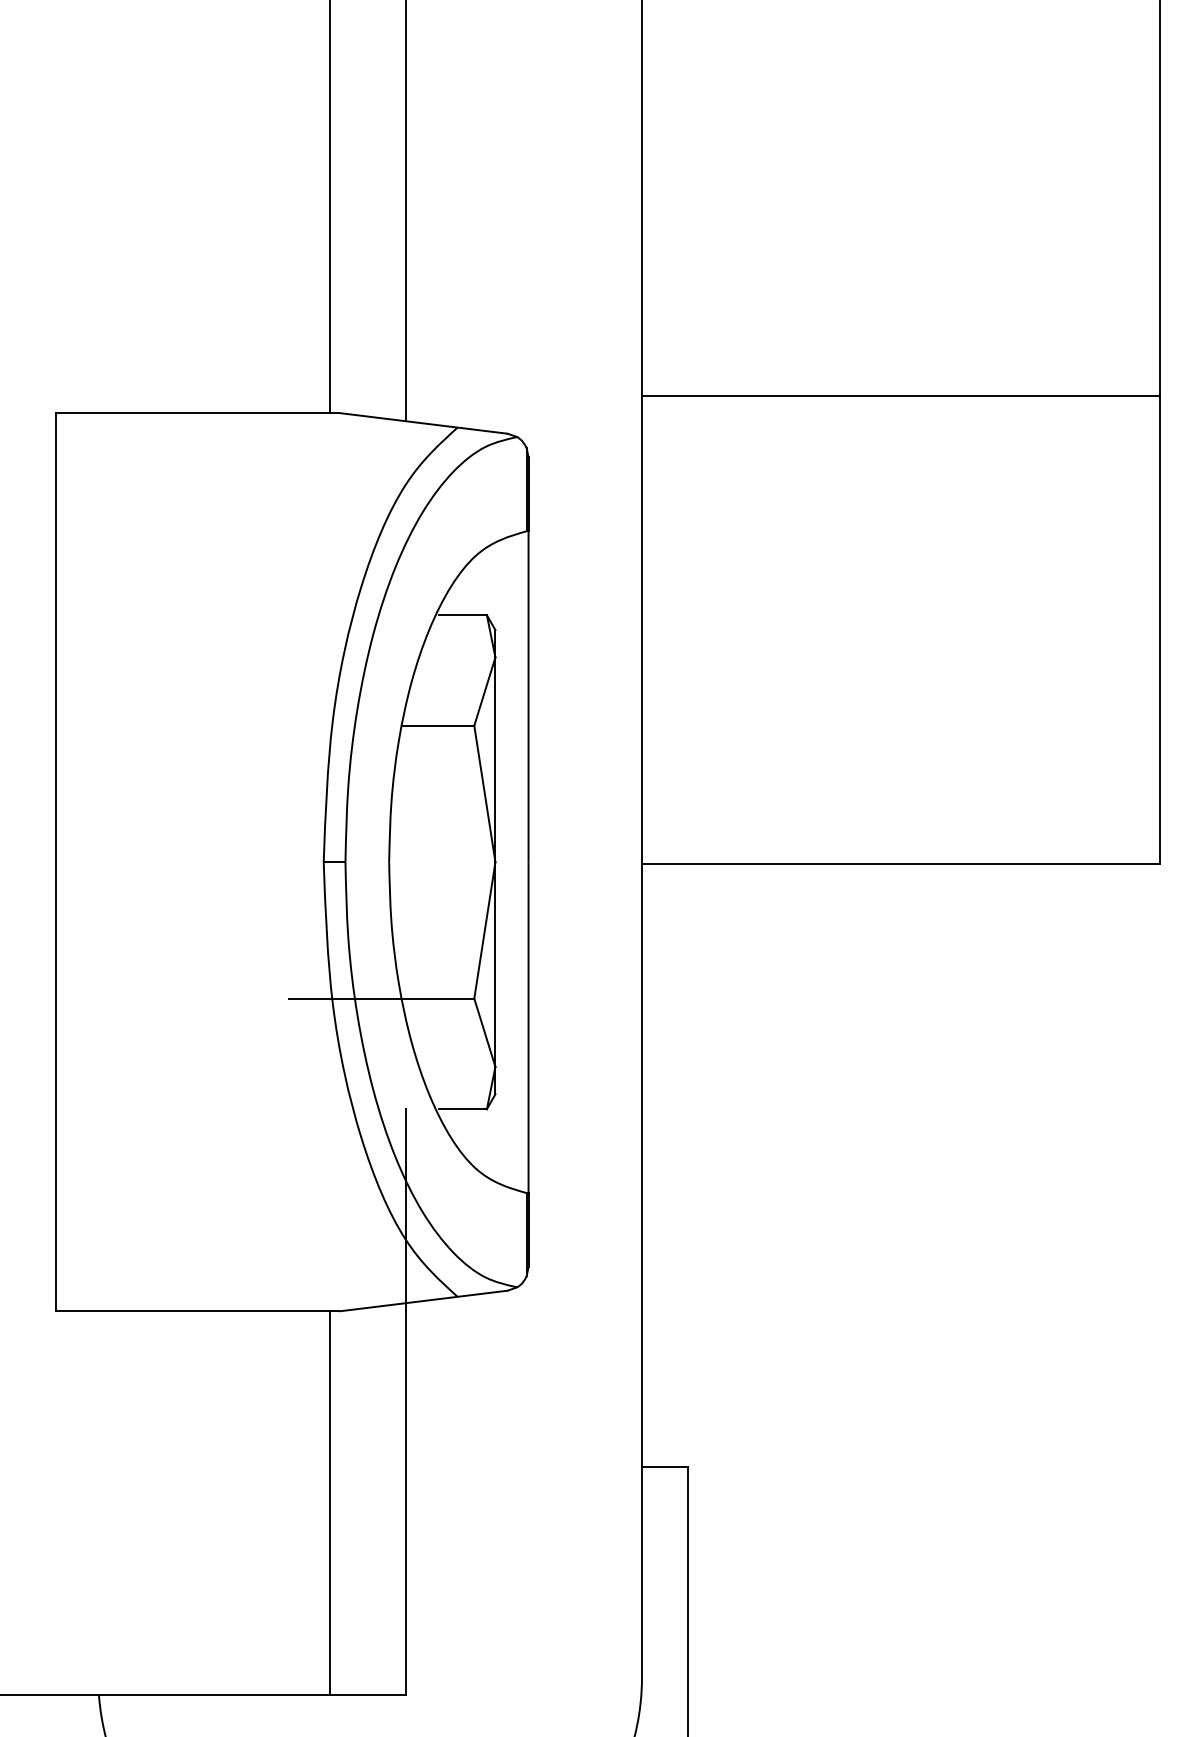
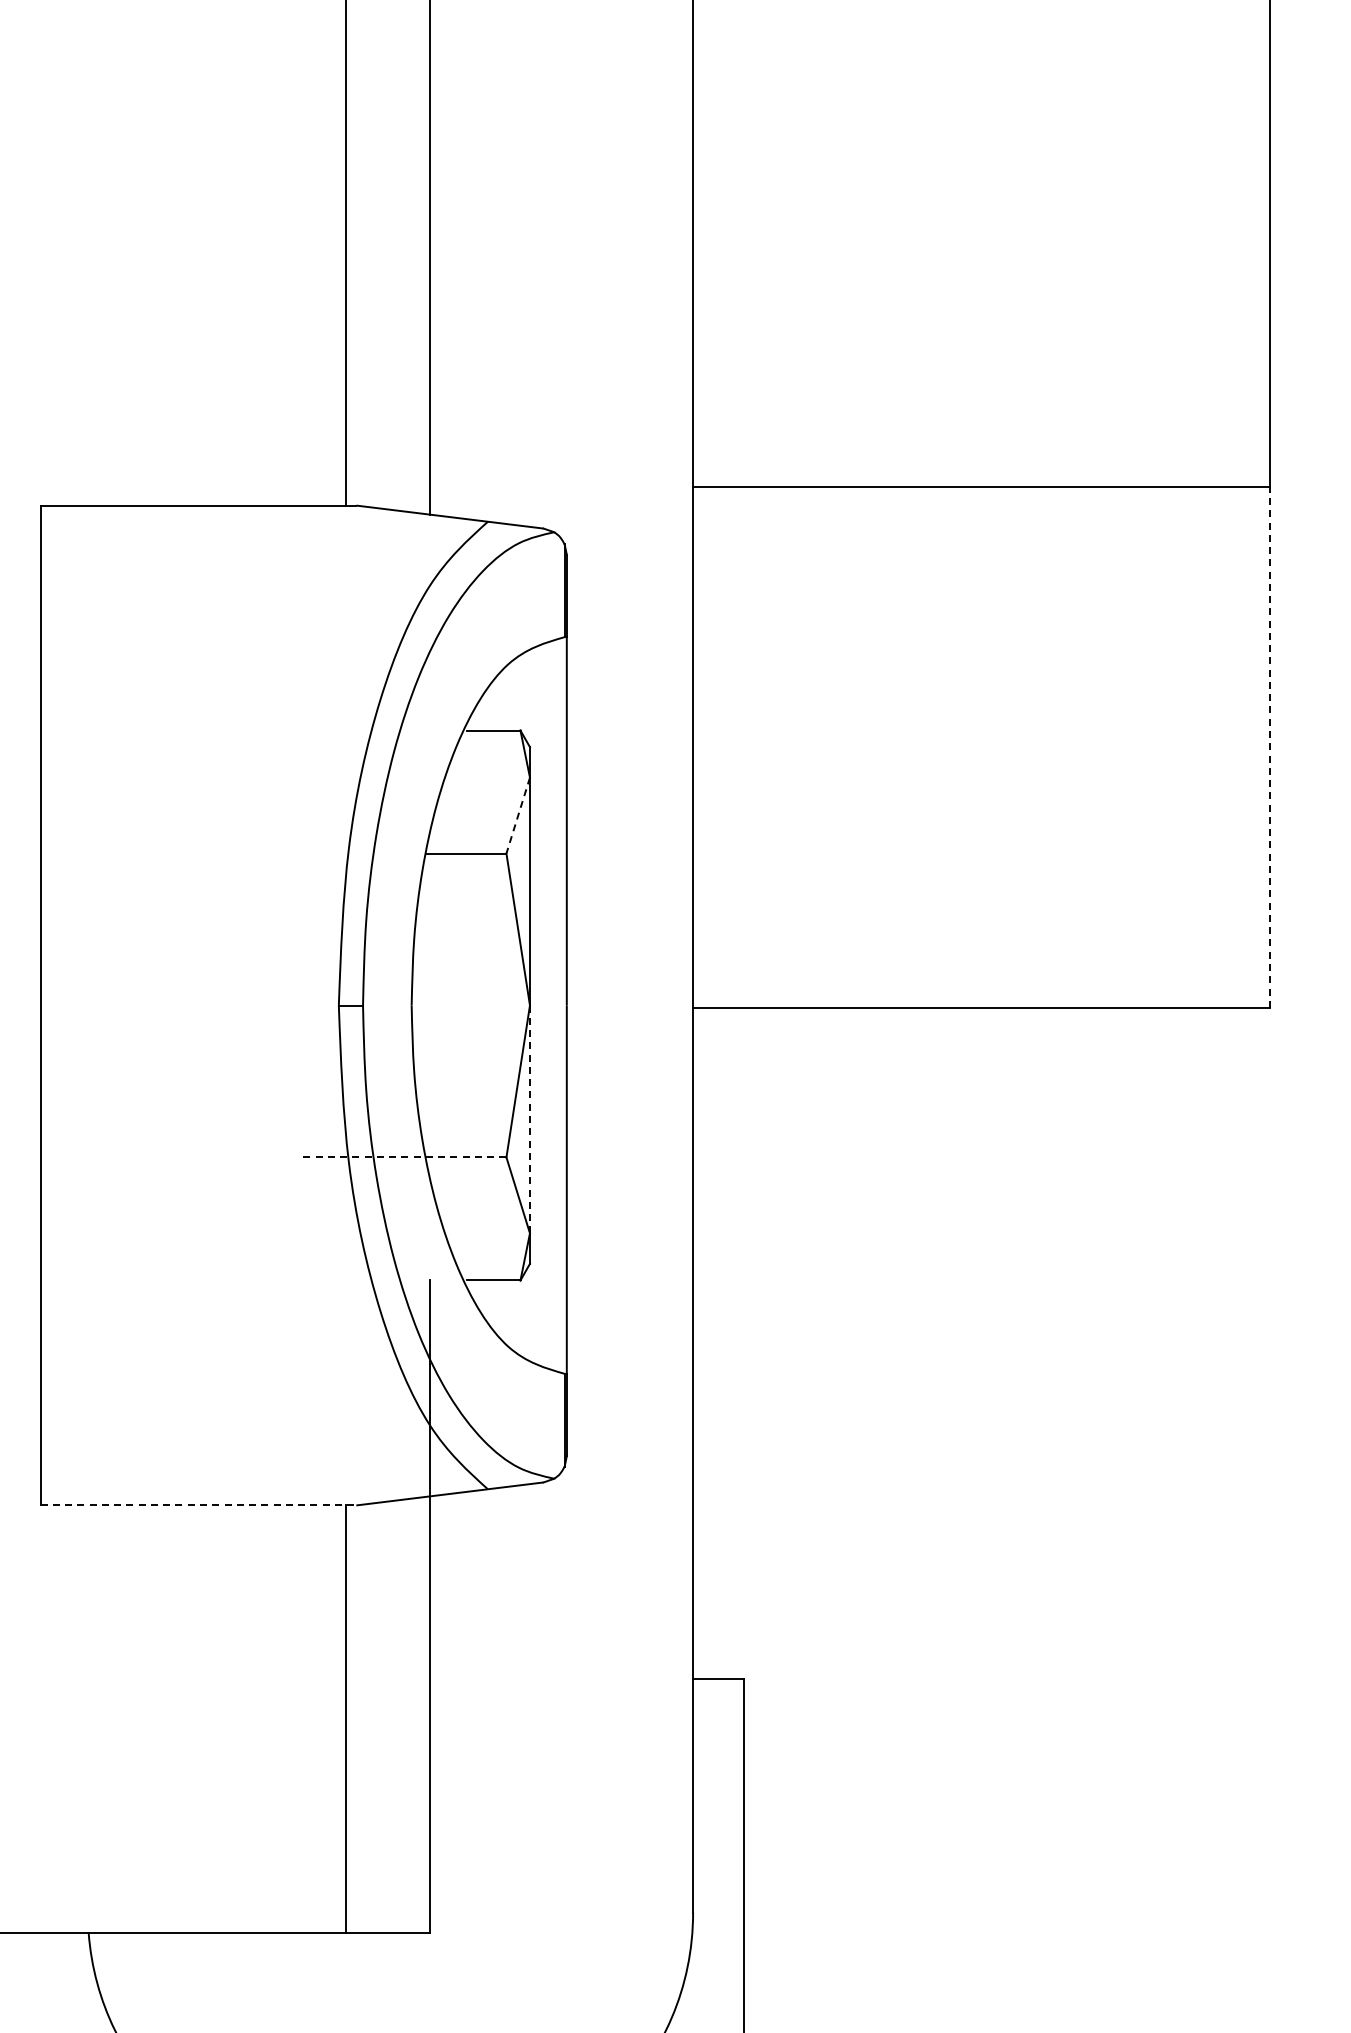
line: (1160, 629) -> (1270, 746), solid -> dashed
line: (485, 691) -> (518, 815), solid -> dashed
line: (495, 964) -> (529, 1119), solid -> dashed
line: (380, 998) -> (402, 1157), solid -> dashed
line: (197, 1311) -> (198, 1505), solid -> dashed

